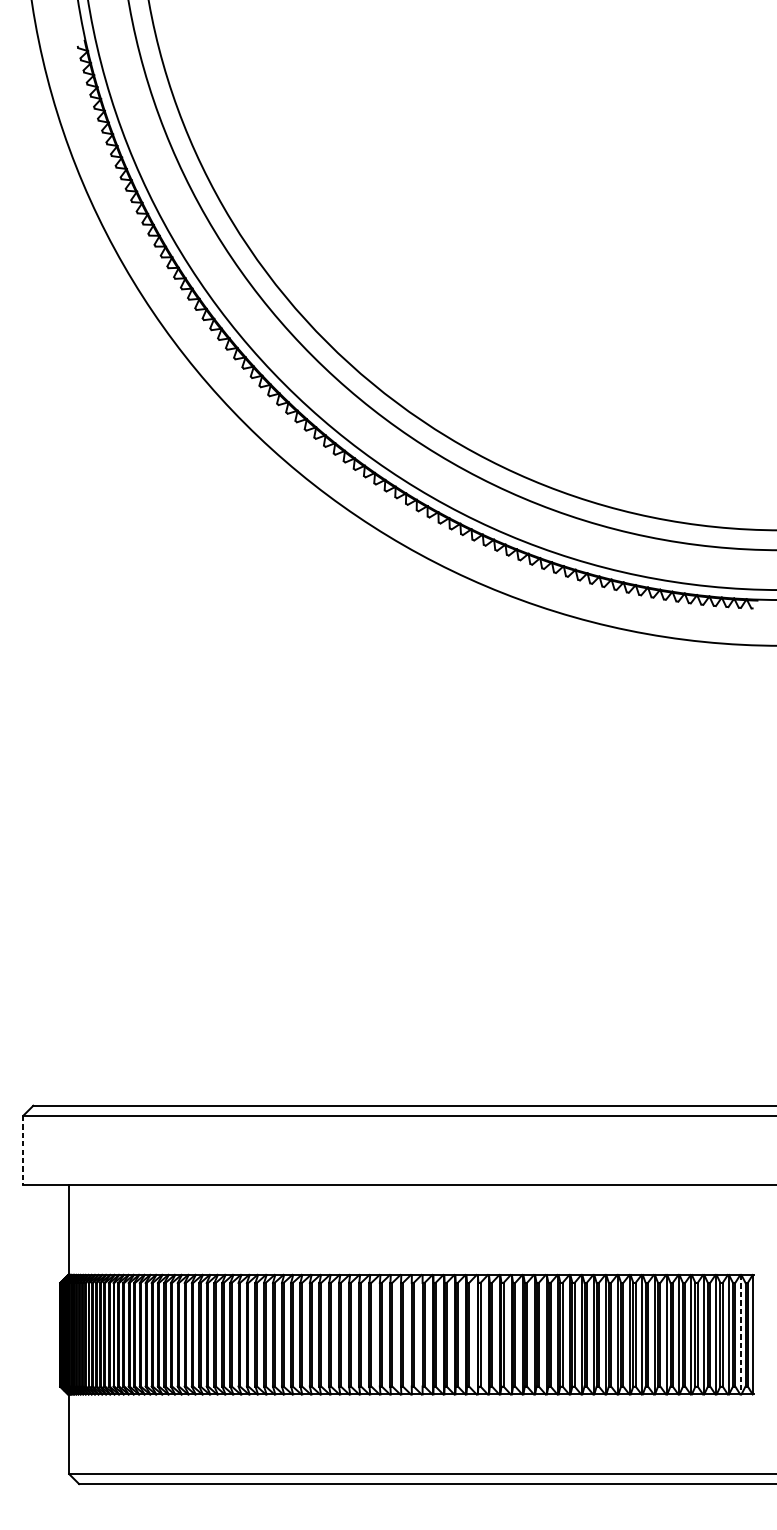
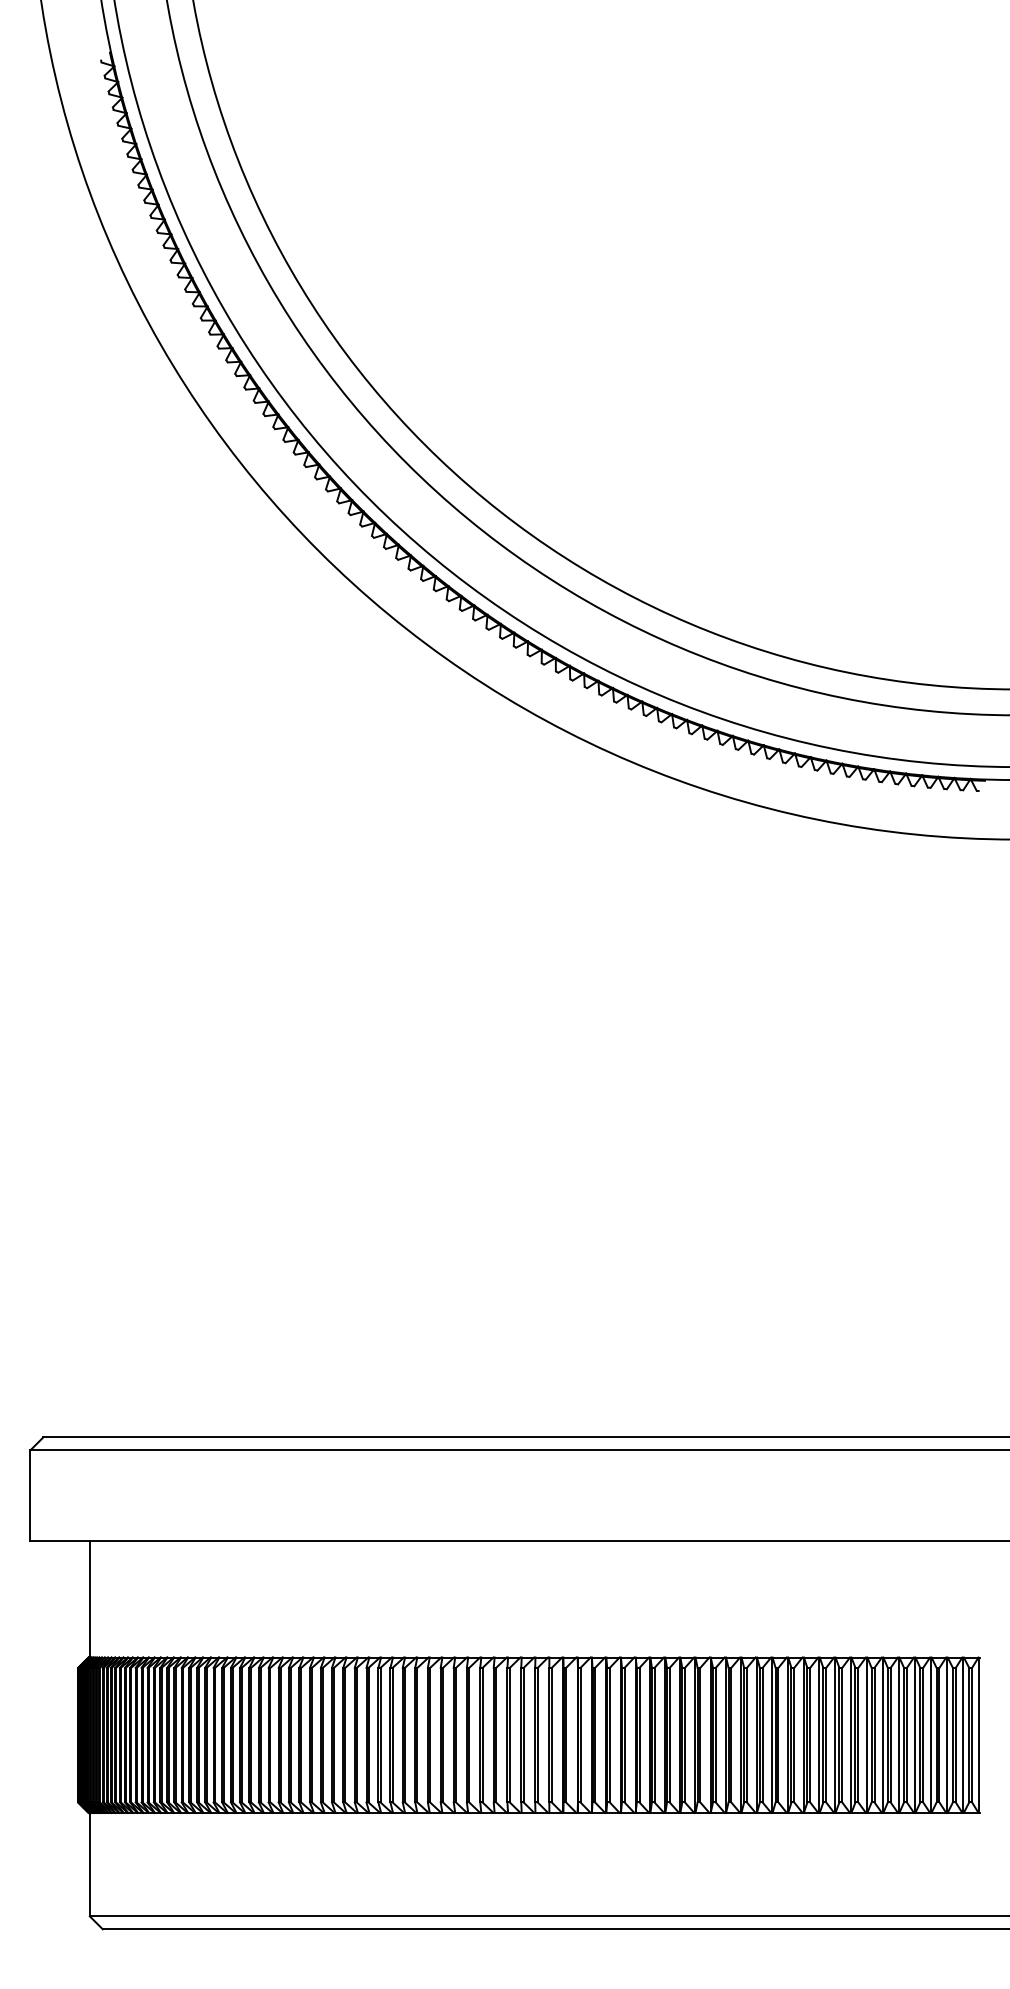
line: (23, 1151) -> (30, 1496), dashed -> solid
line: (741, 1334) -> (963, 1735), dashed -> solid

